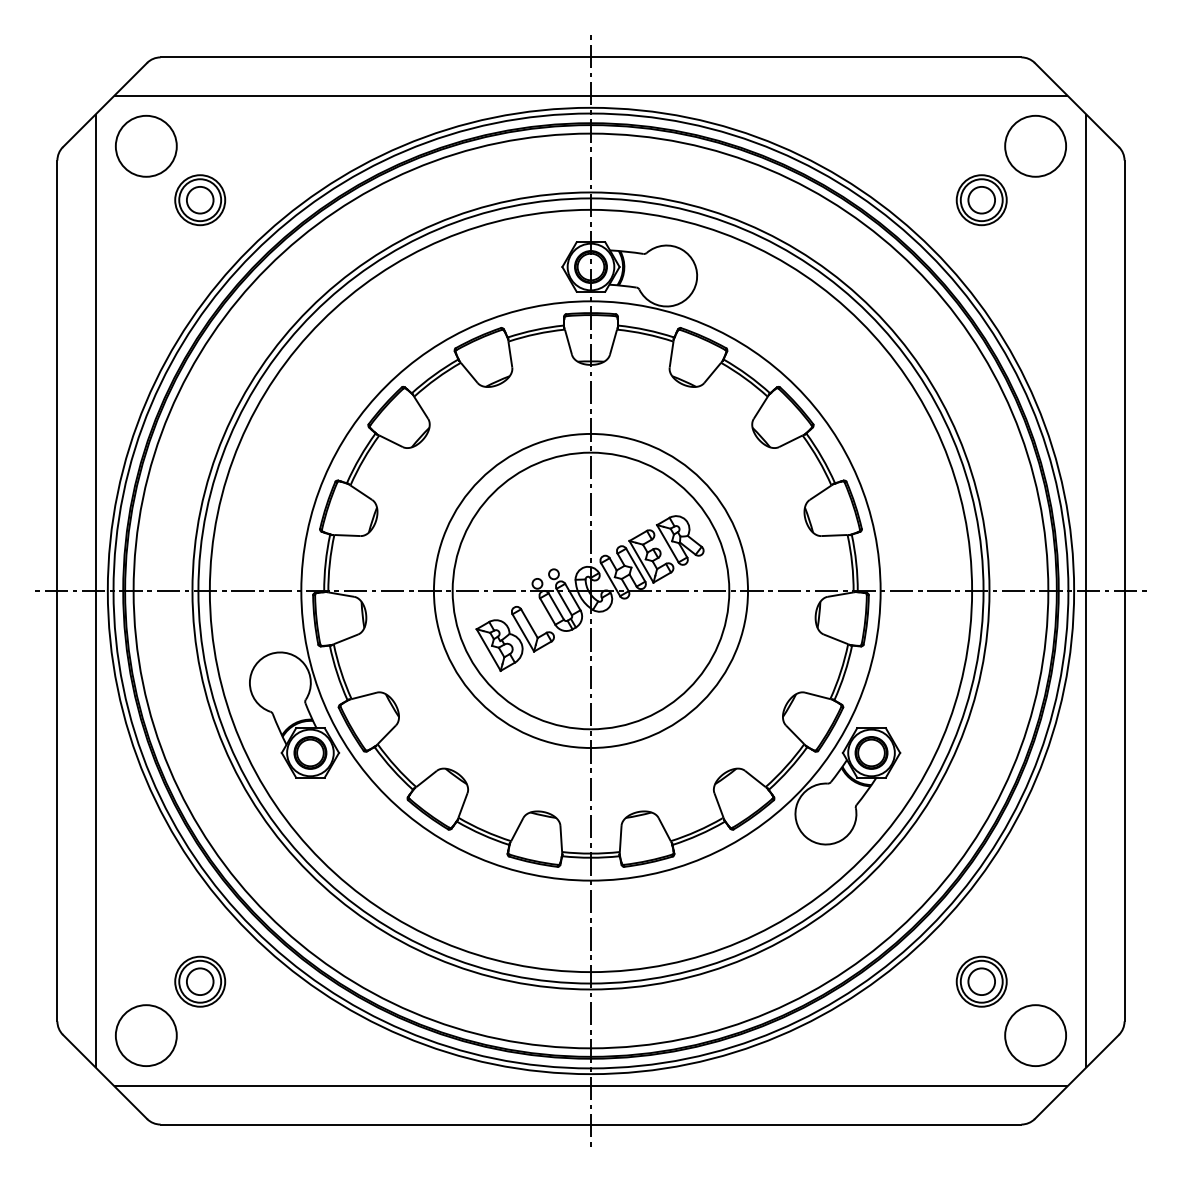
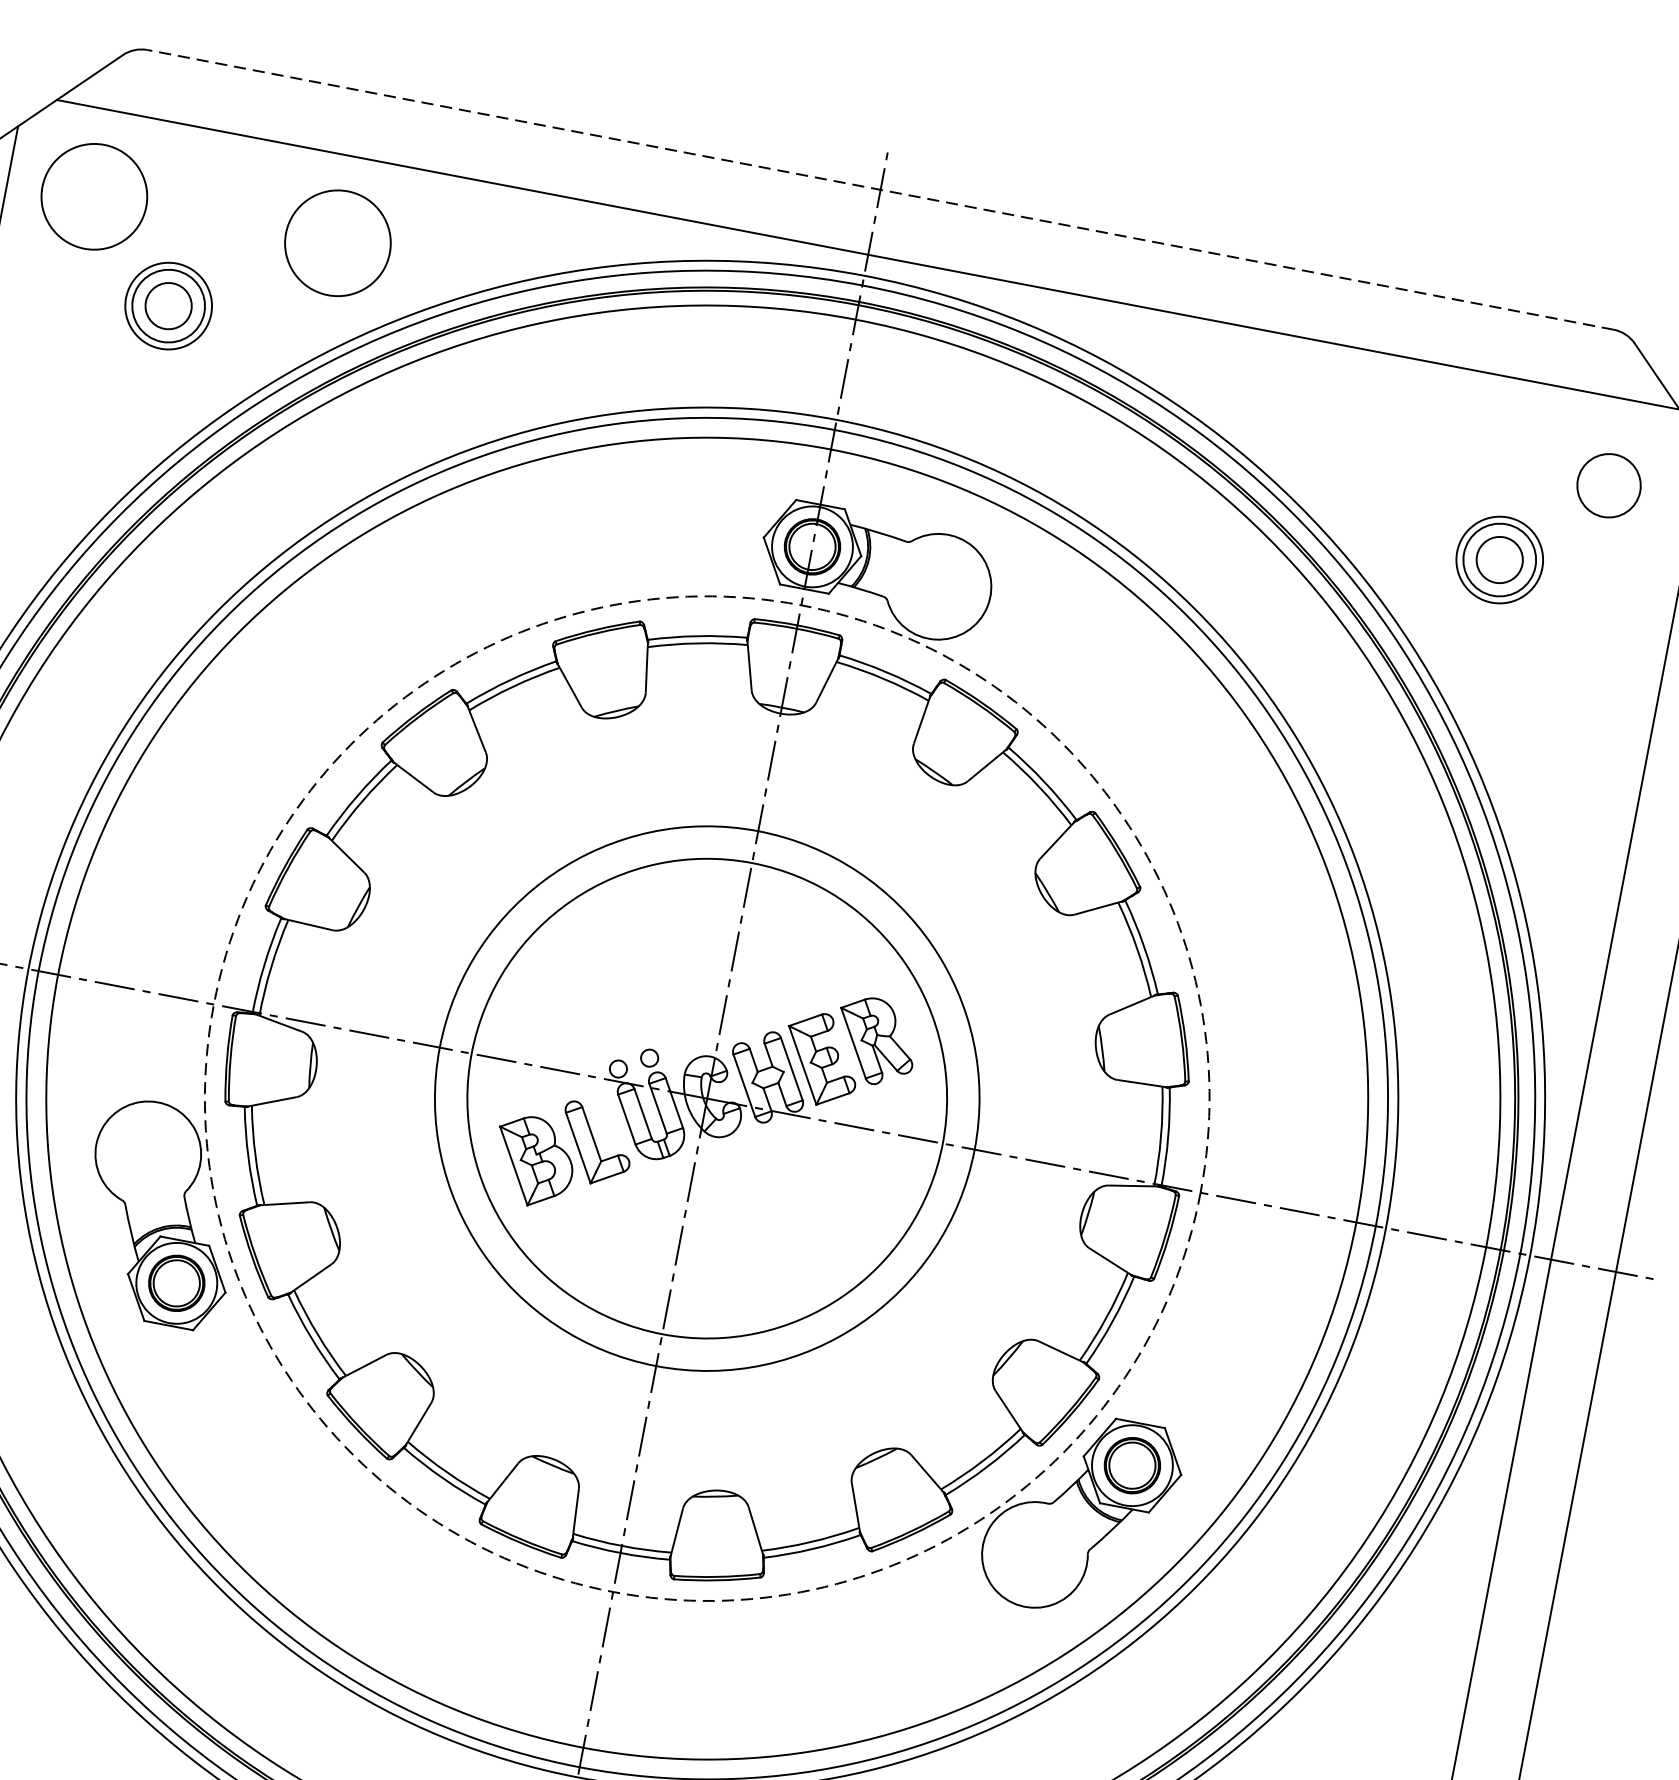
line: (590, 57) -> (879, 189), solid -> dashed
circle: (289, 145) -> (338, 241), added
circle: (1035, 145) -> (1609, 484), size x0.6
circle: (590, 590) -> (706, 1097), solid -> dashed

